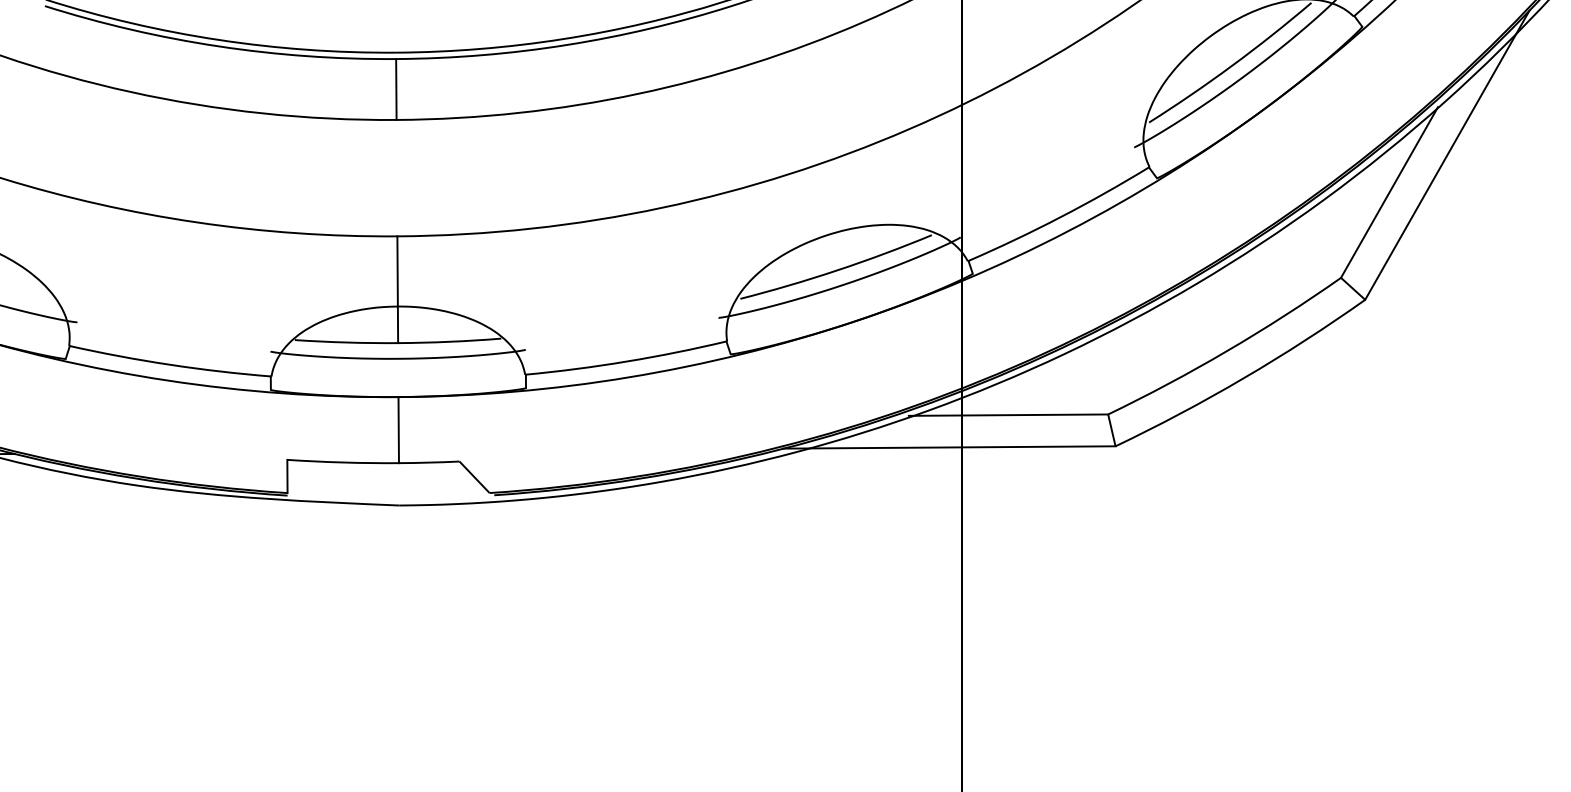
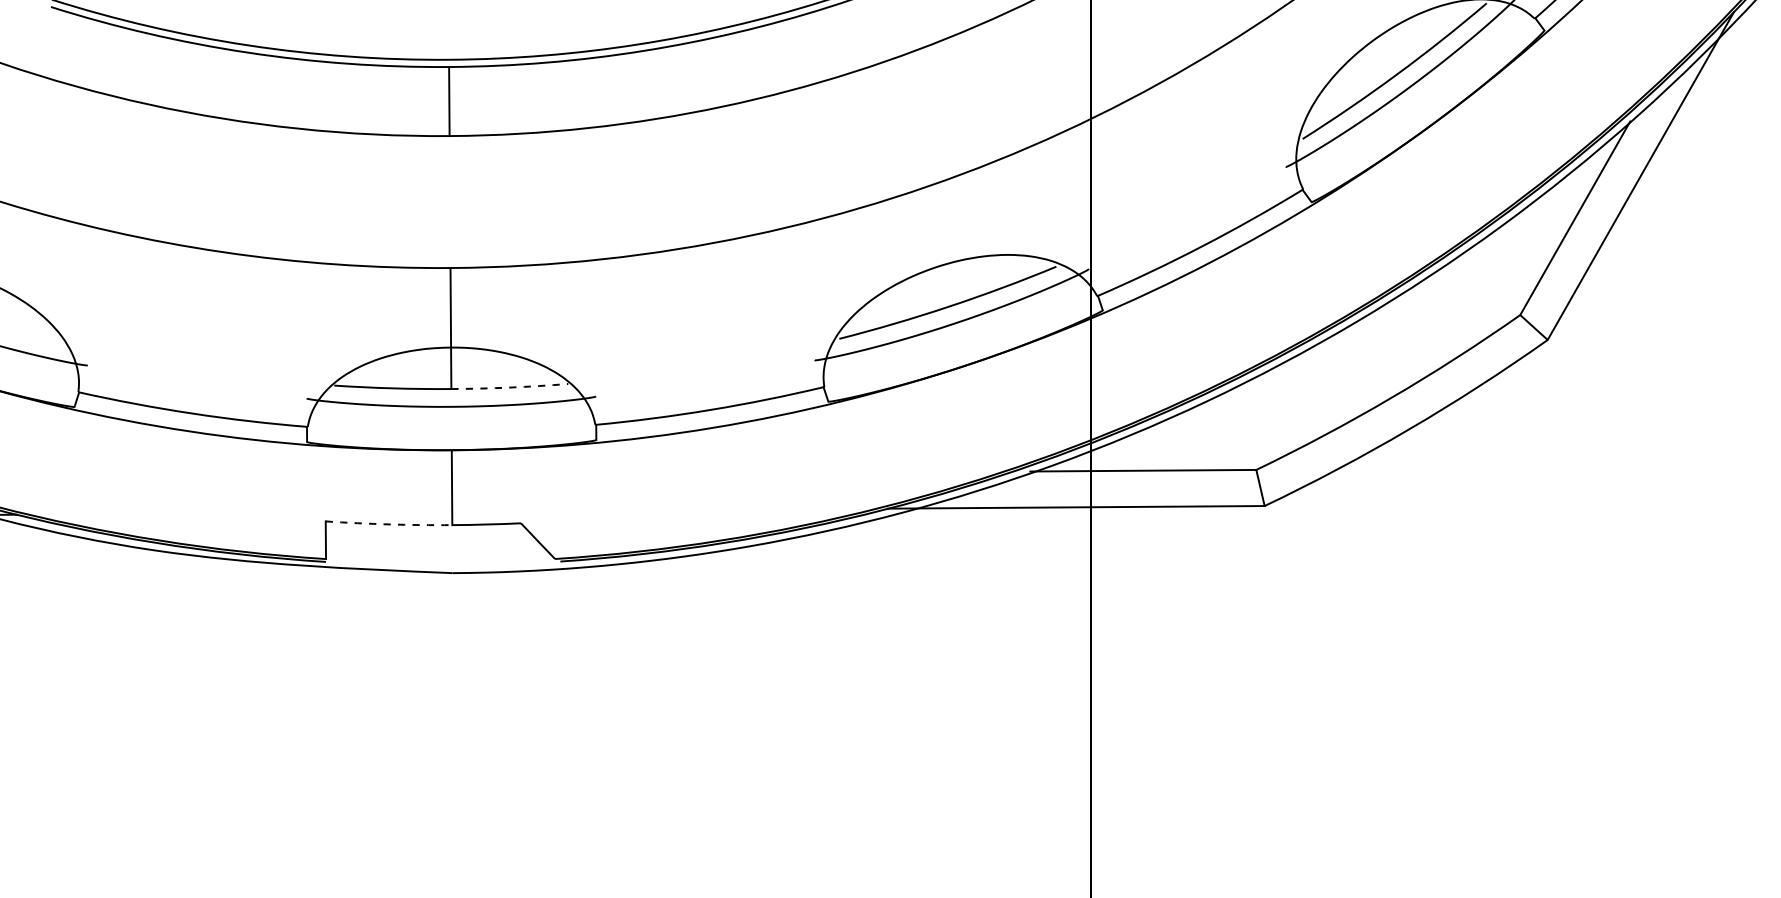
arc: (449, 341) -> (509, 387), solid -> dashed
arc: (343, 462) -> (389, 524), solid -> dashed

